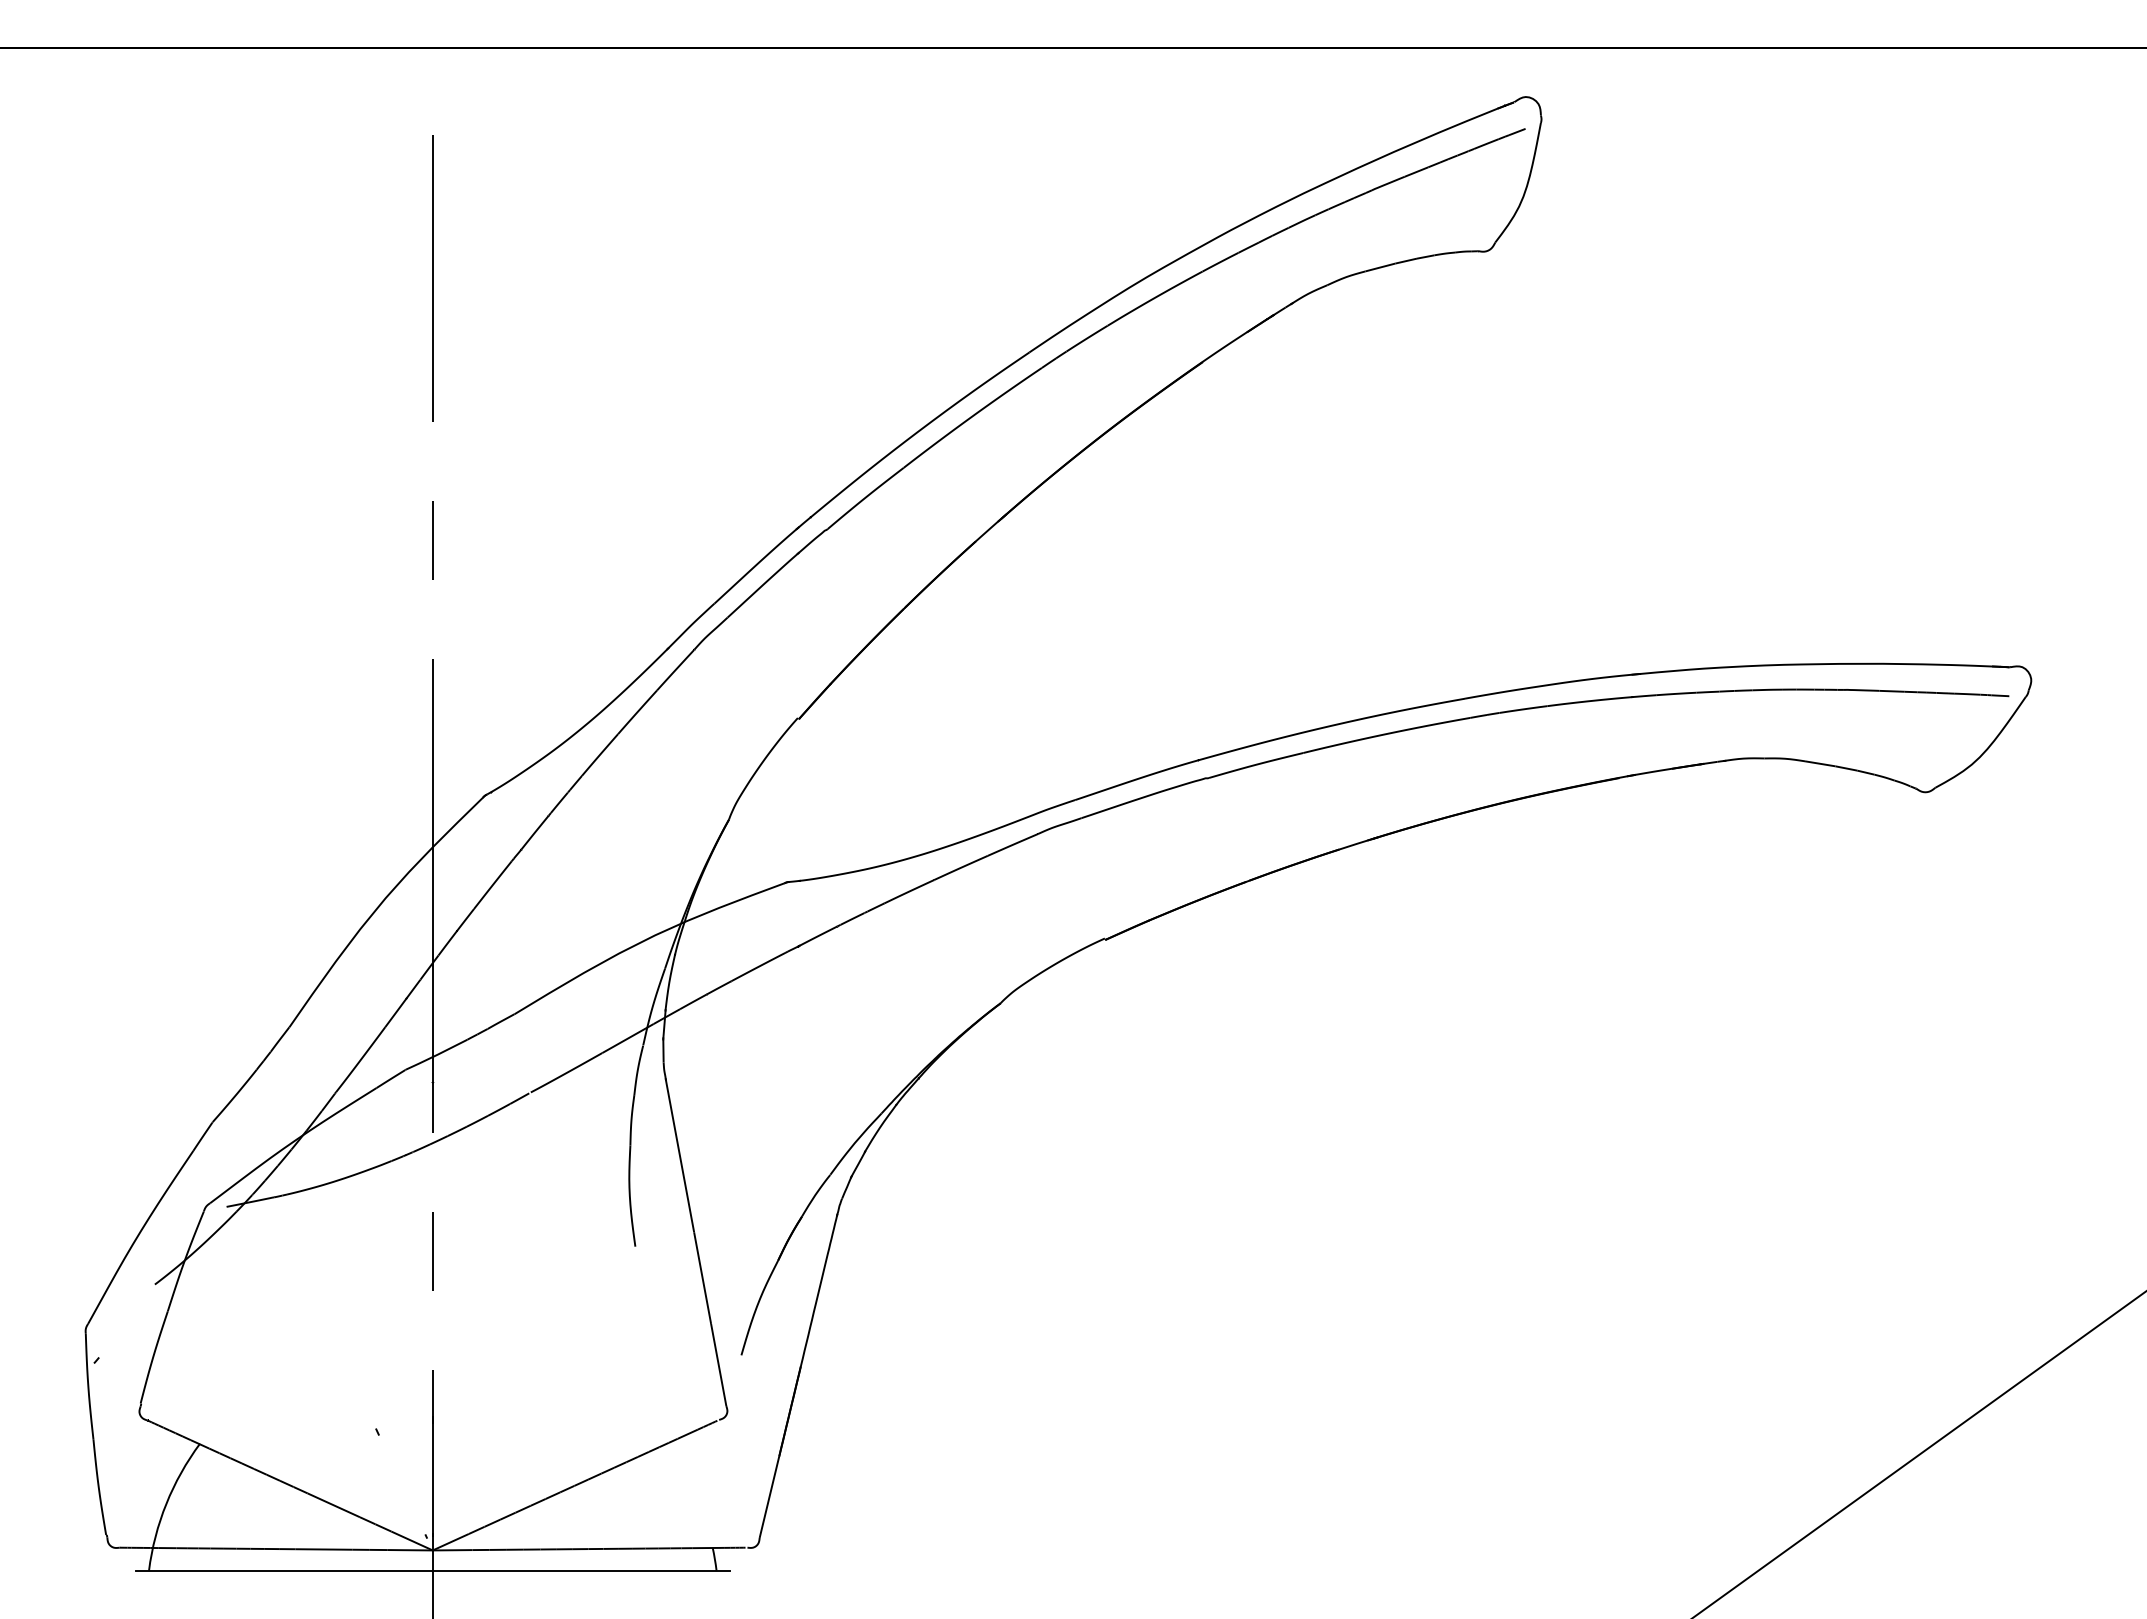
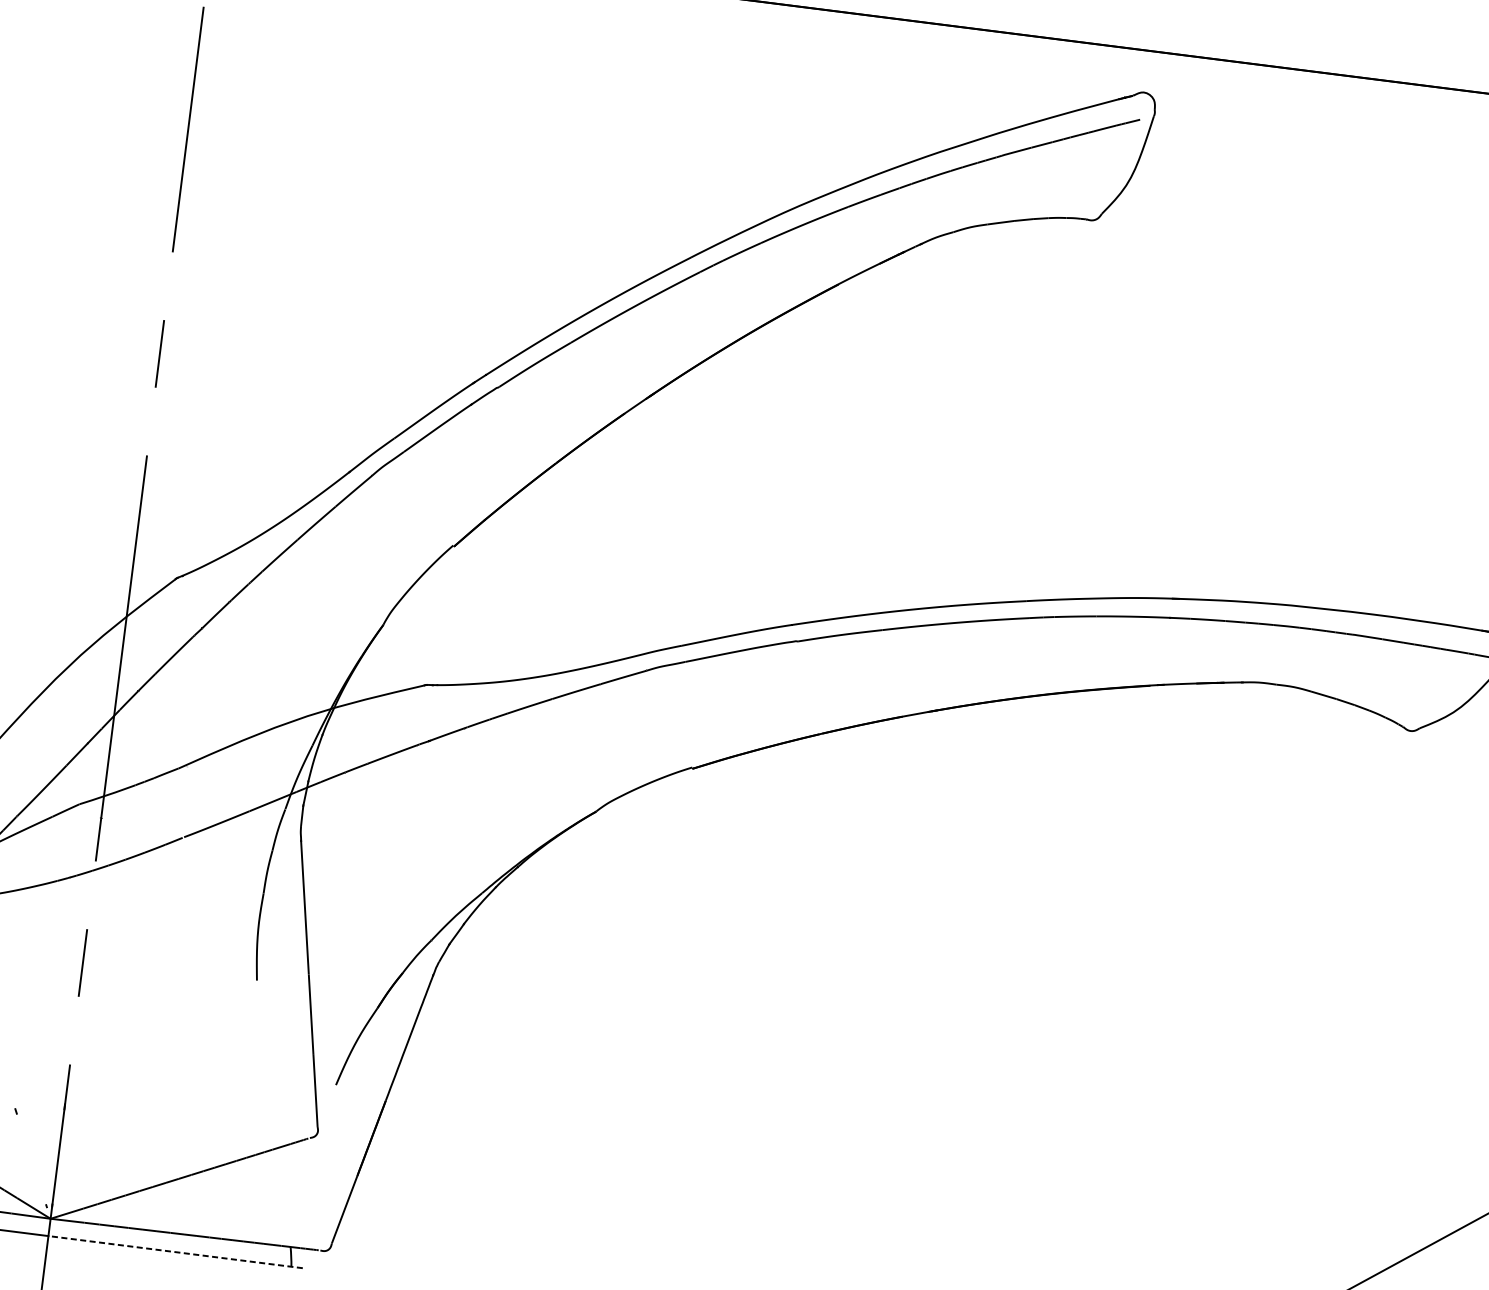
line: (581, 1570) -> (175, 1252), solid -> dashed

